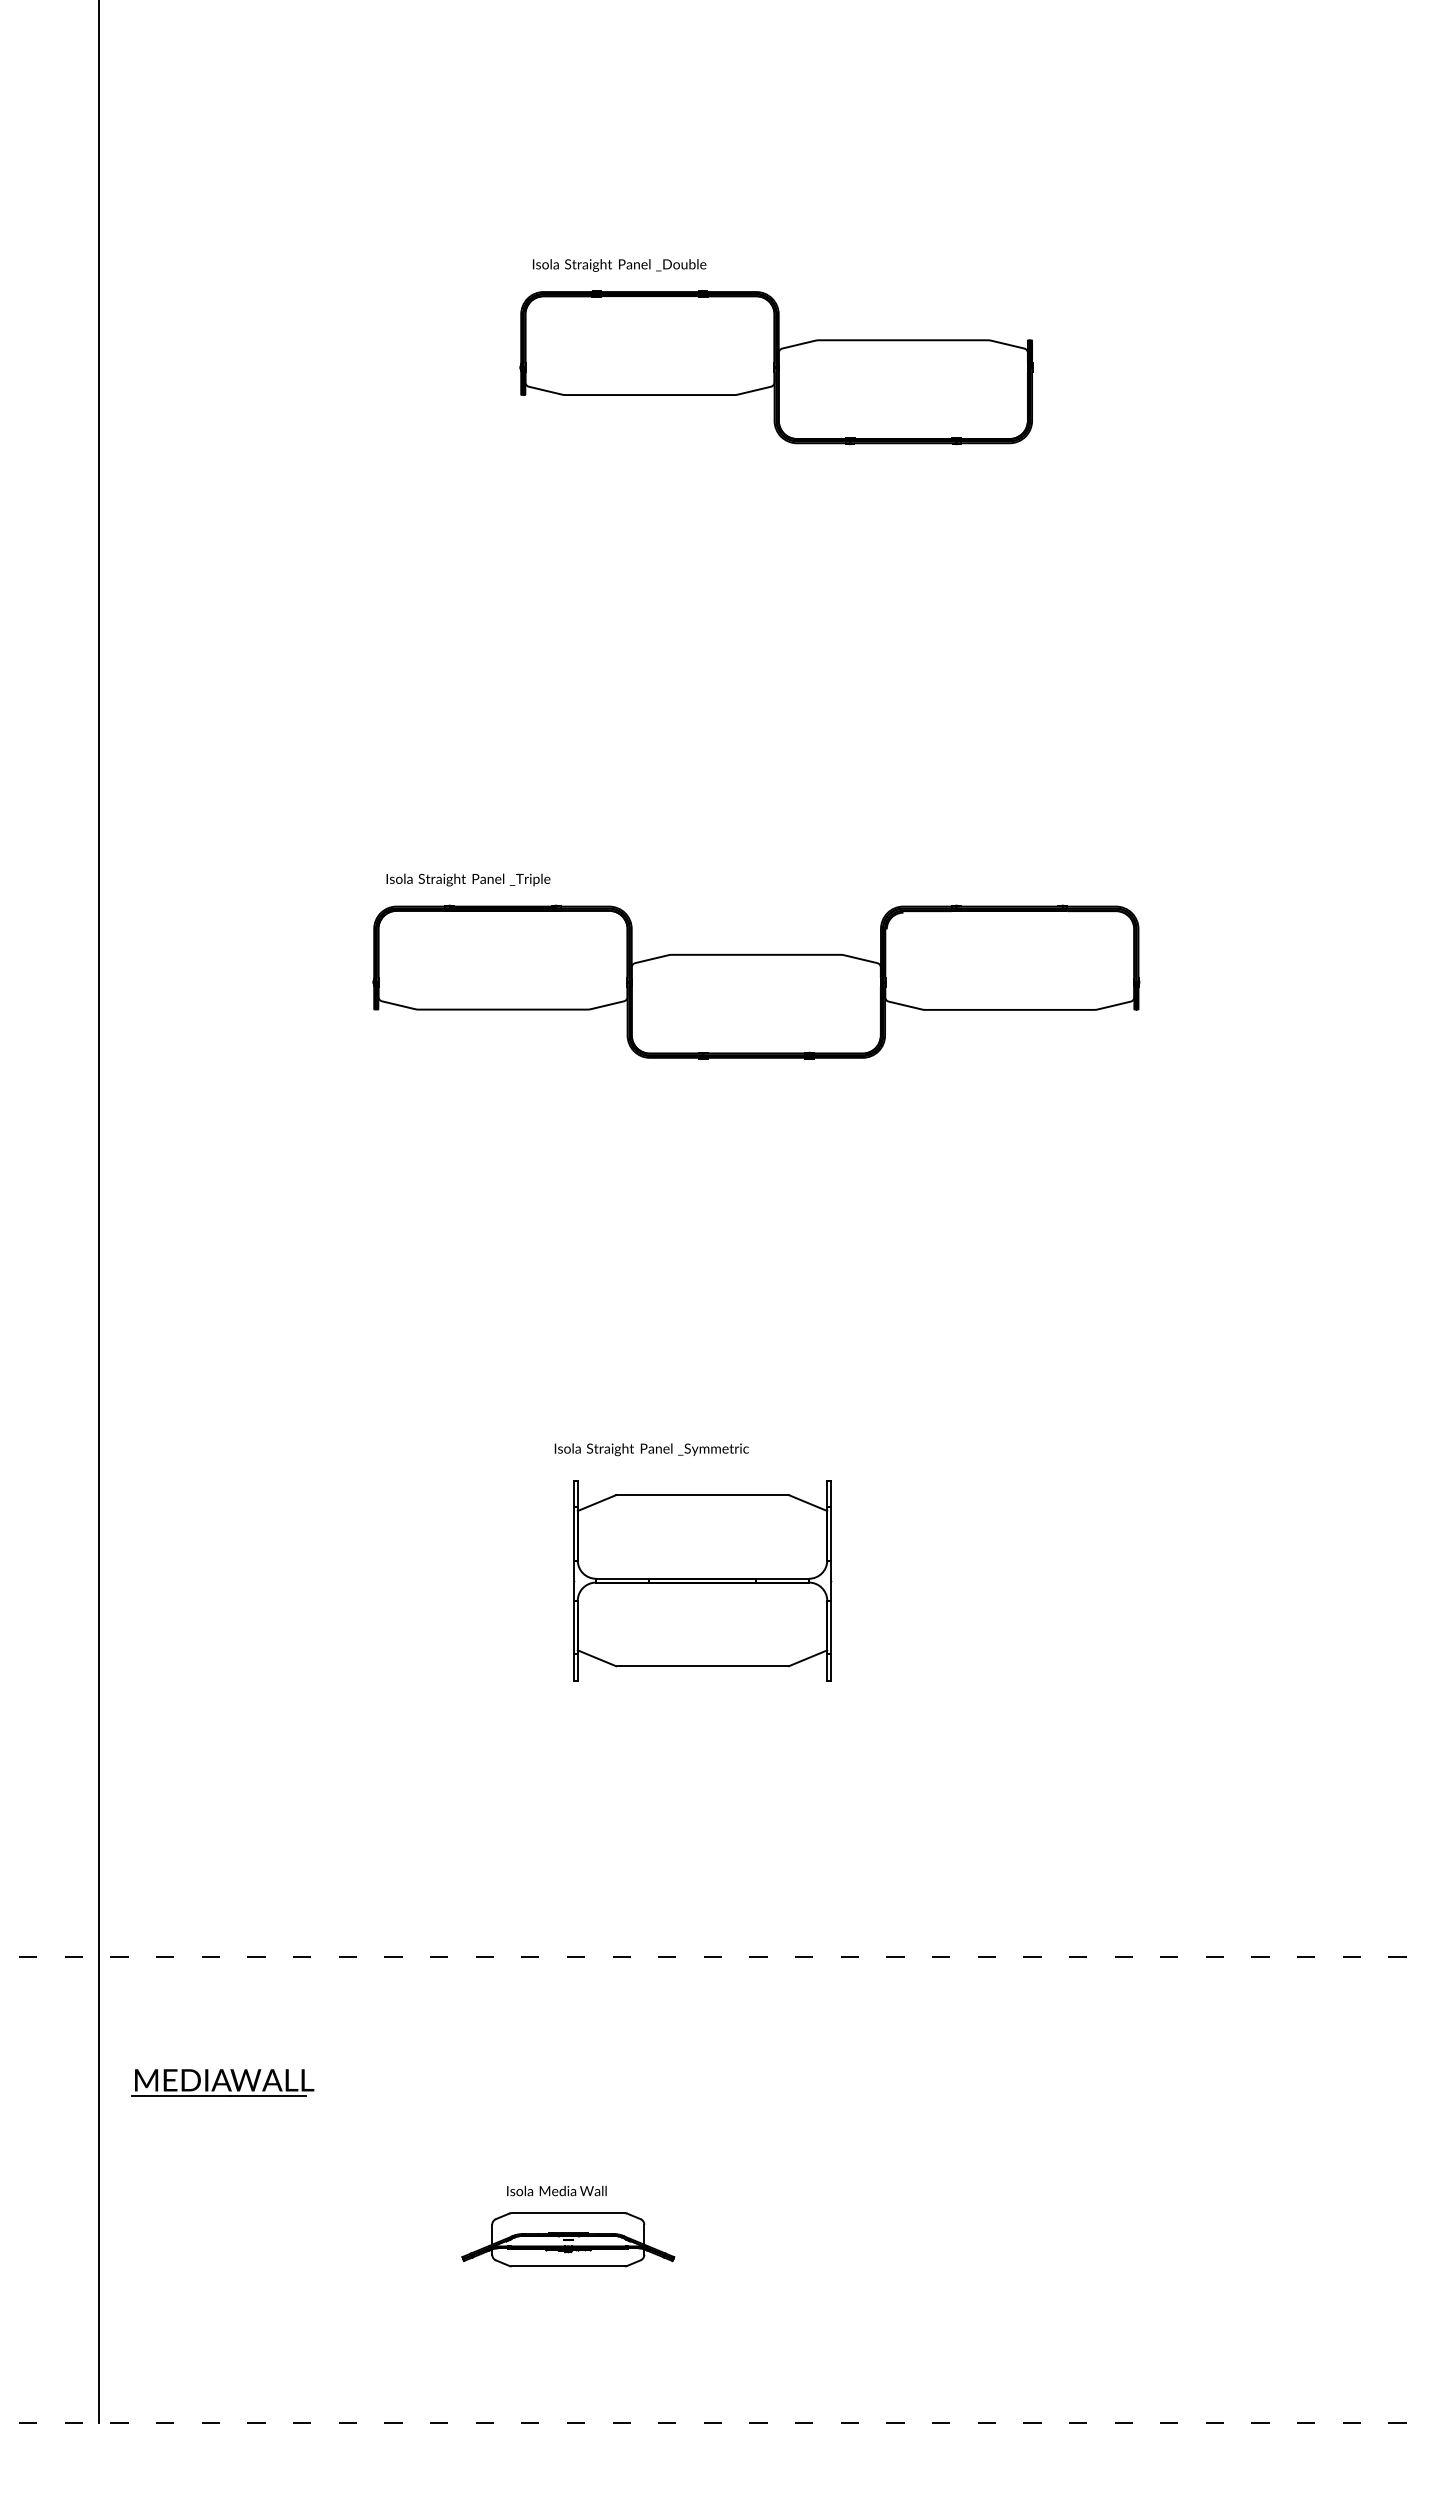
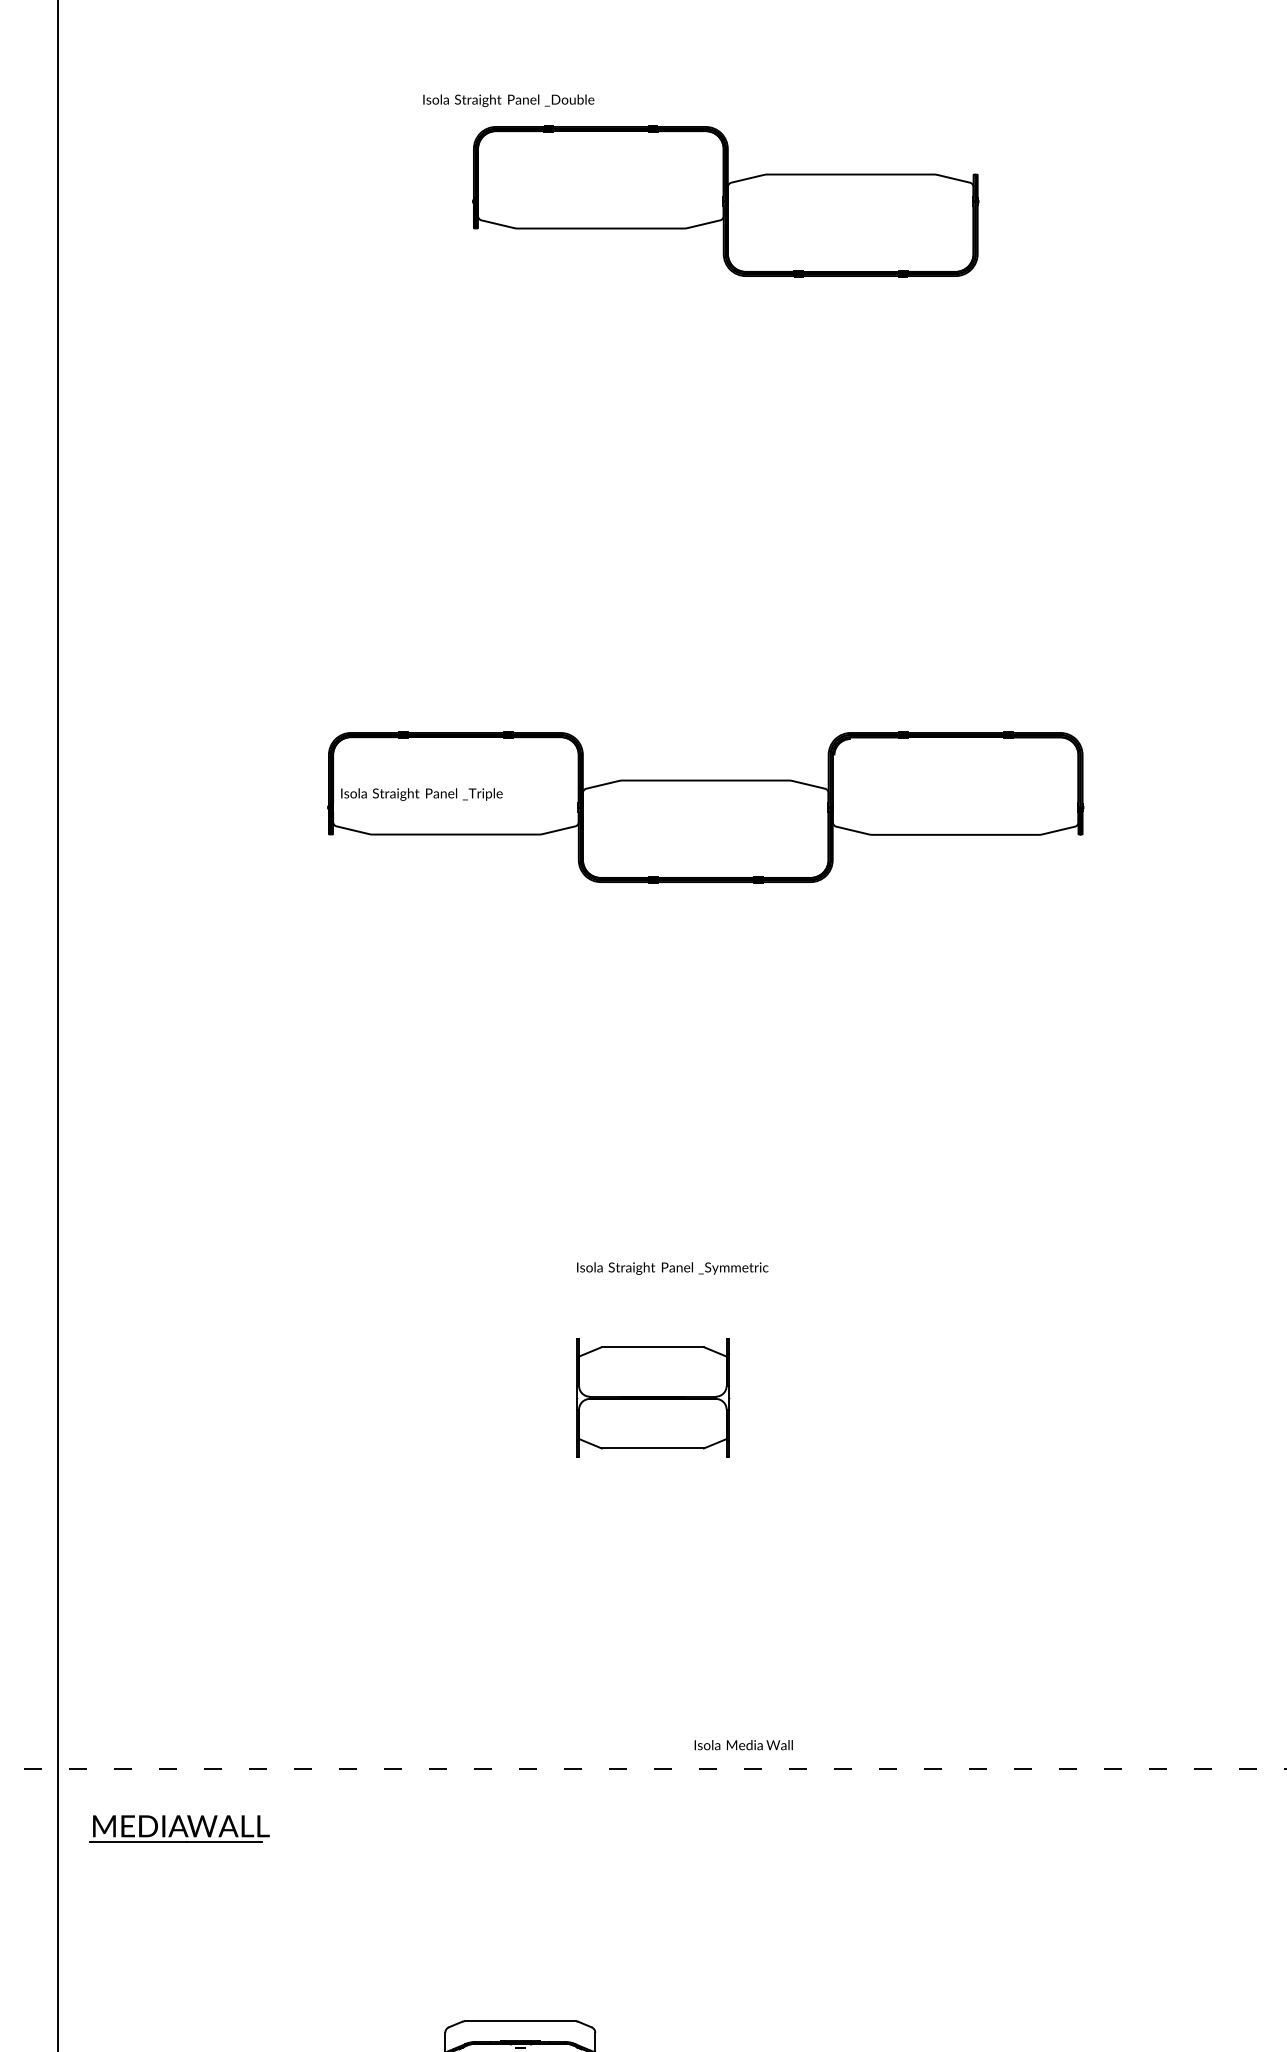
text: (619, 265) -> (508, 100), moved
text: (468, 879) -> (421, 794), moved
text: (651, 1449) -> (672, 1268), moved
part: (702, 1580) -> (652, 1397), size x0.6
part: (222, 2082) -> (179, 1828), moved
text: (556, 2190) -> (743, 1744), moved

